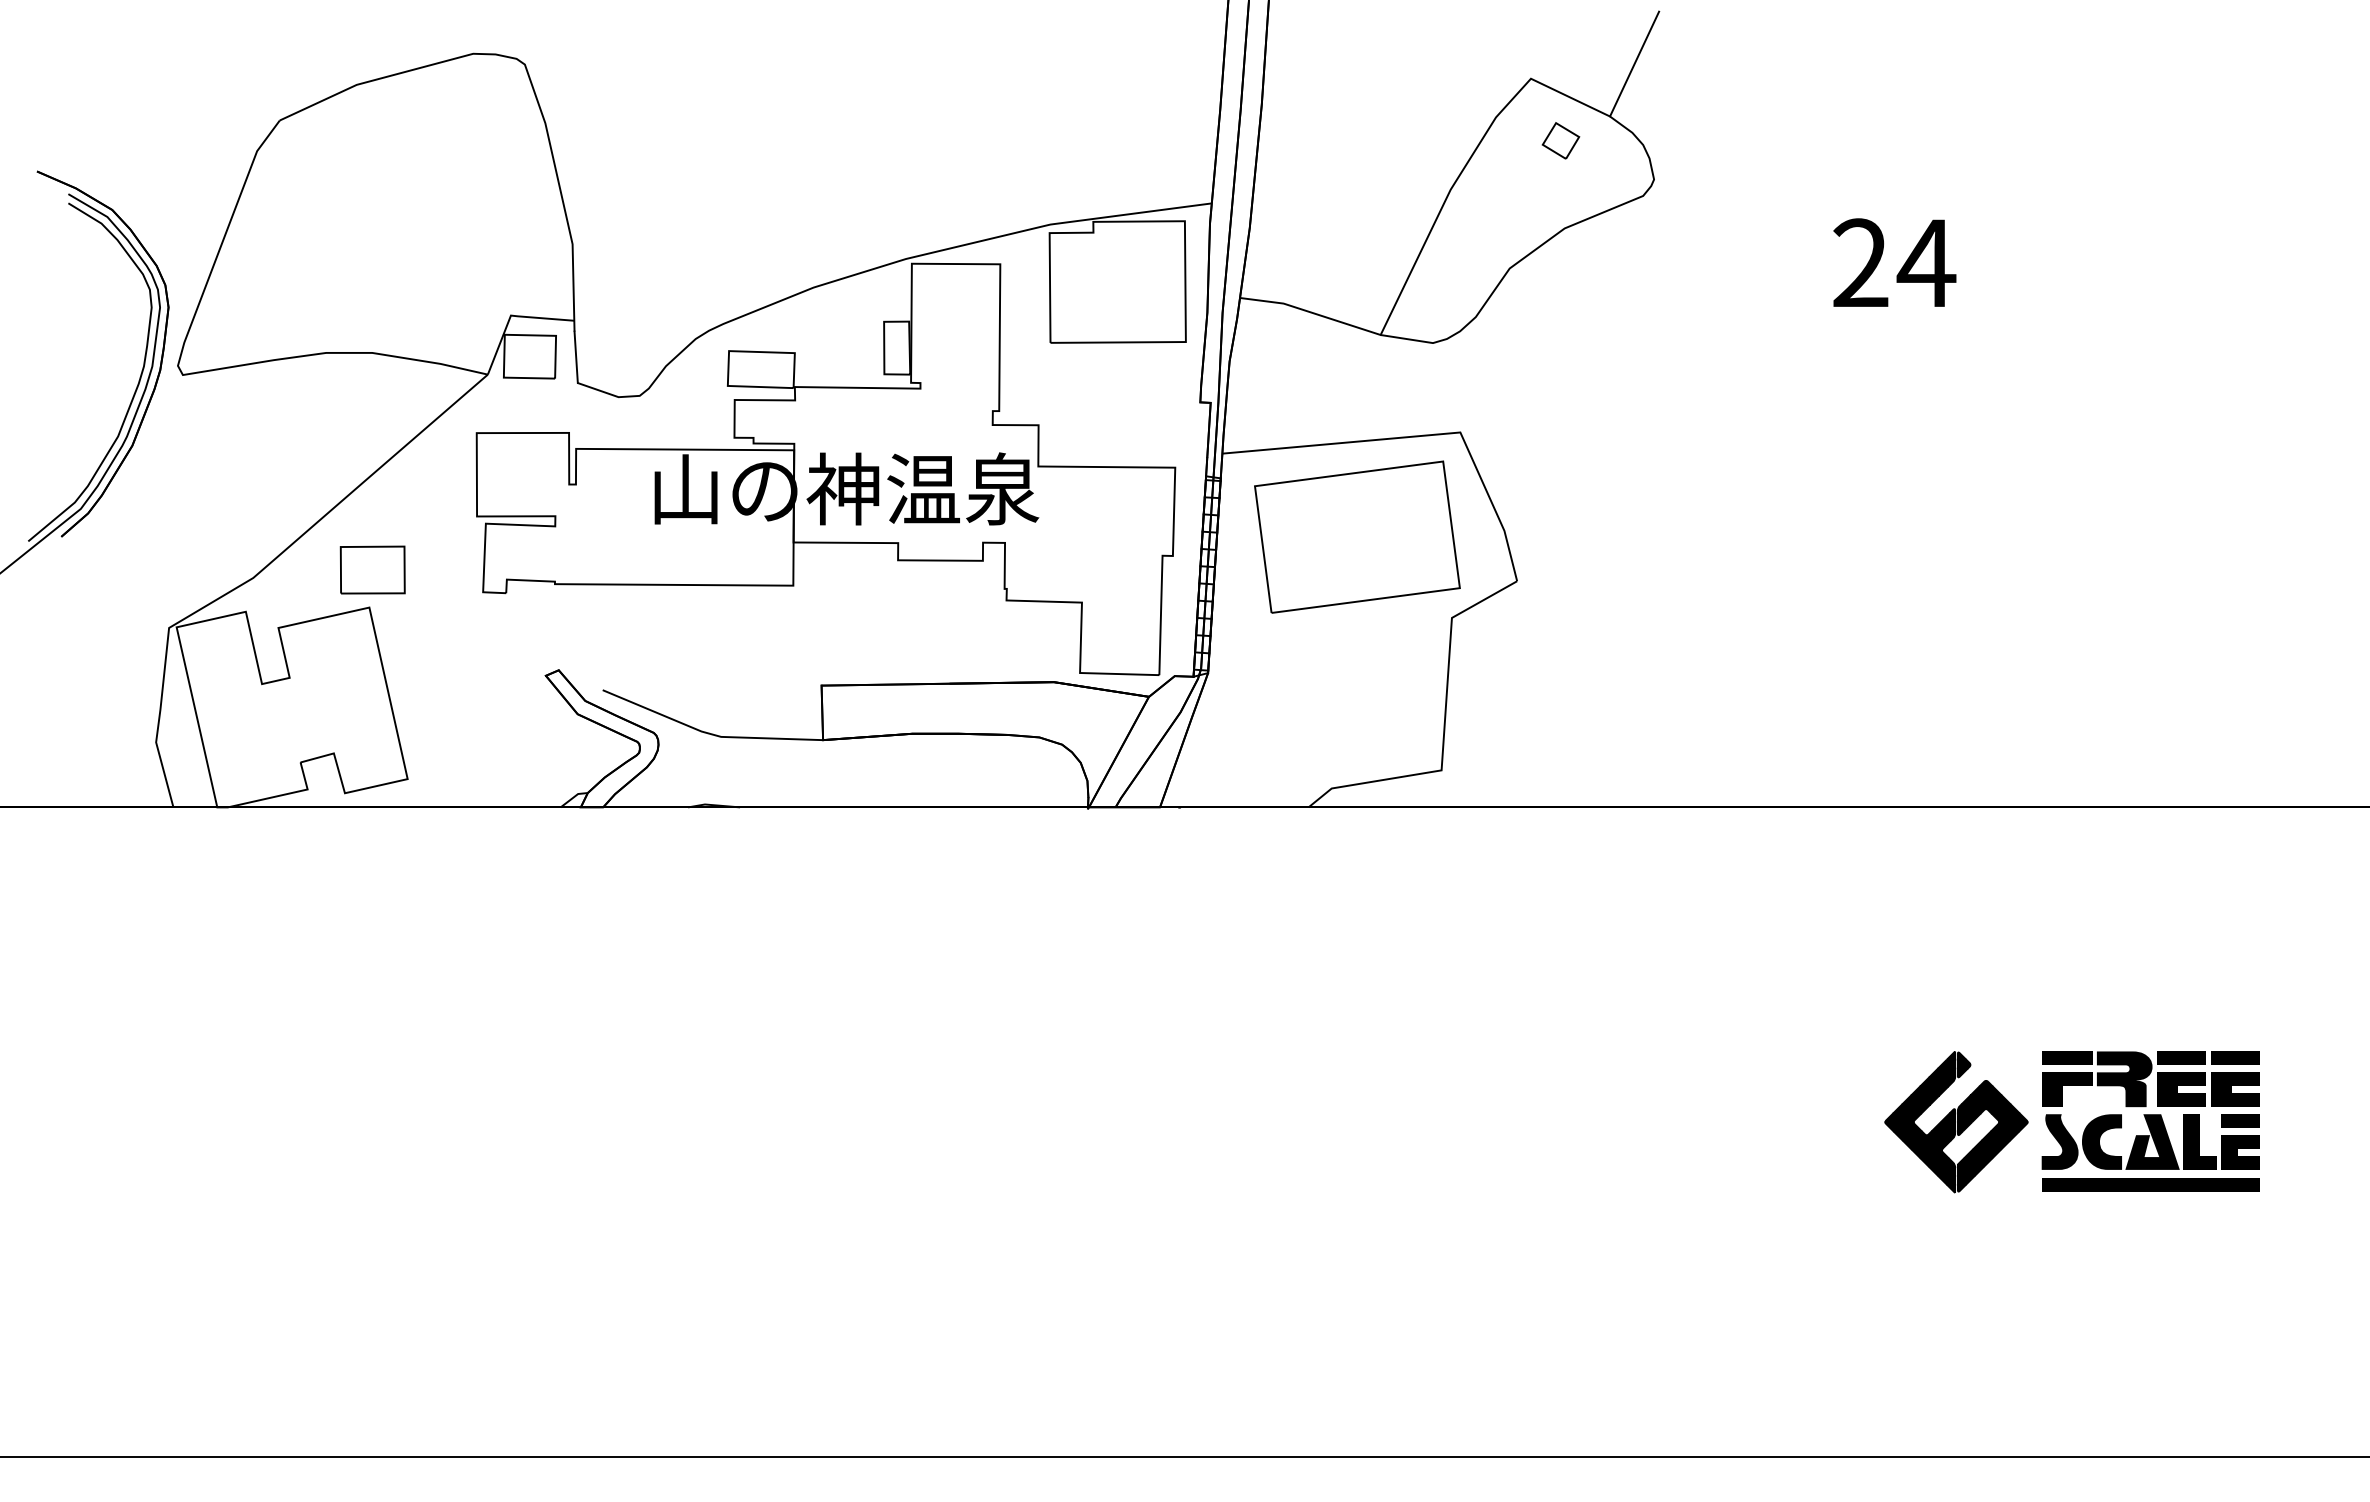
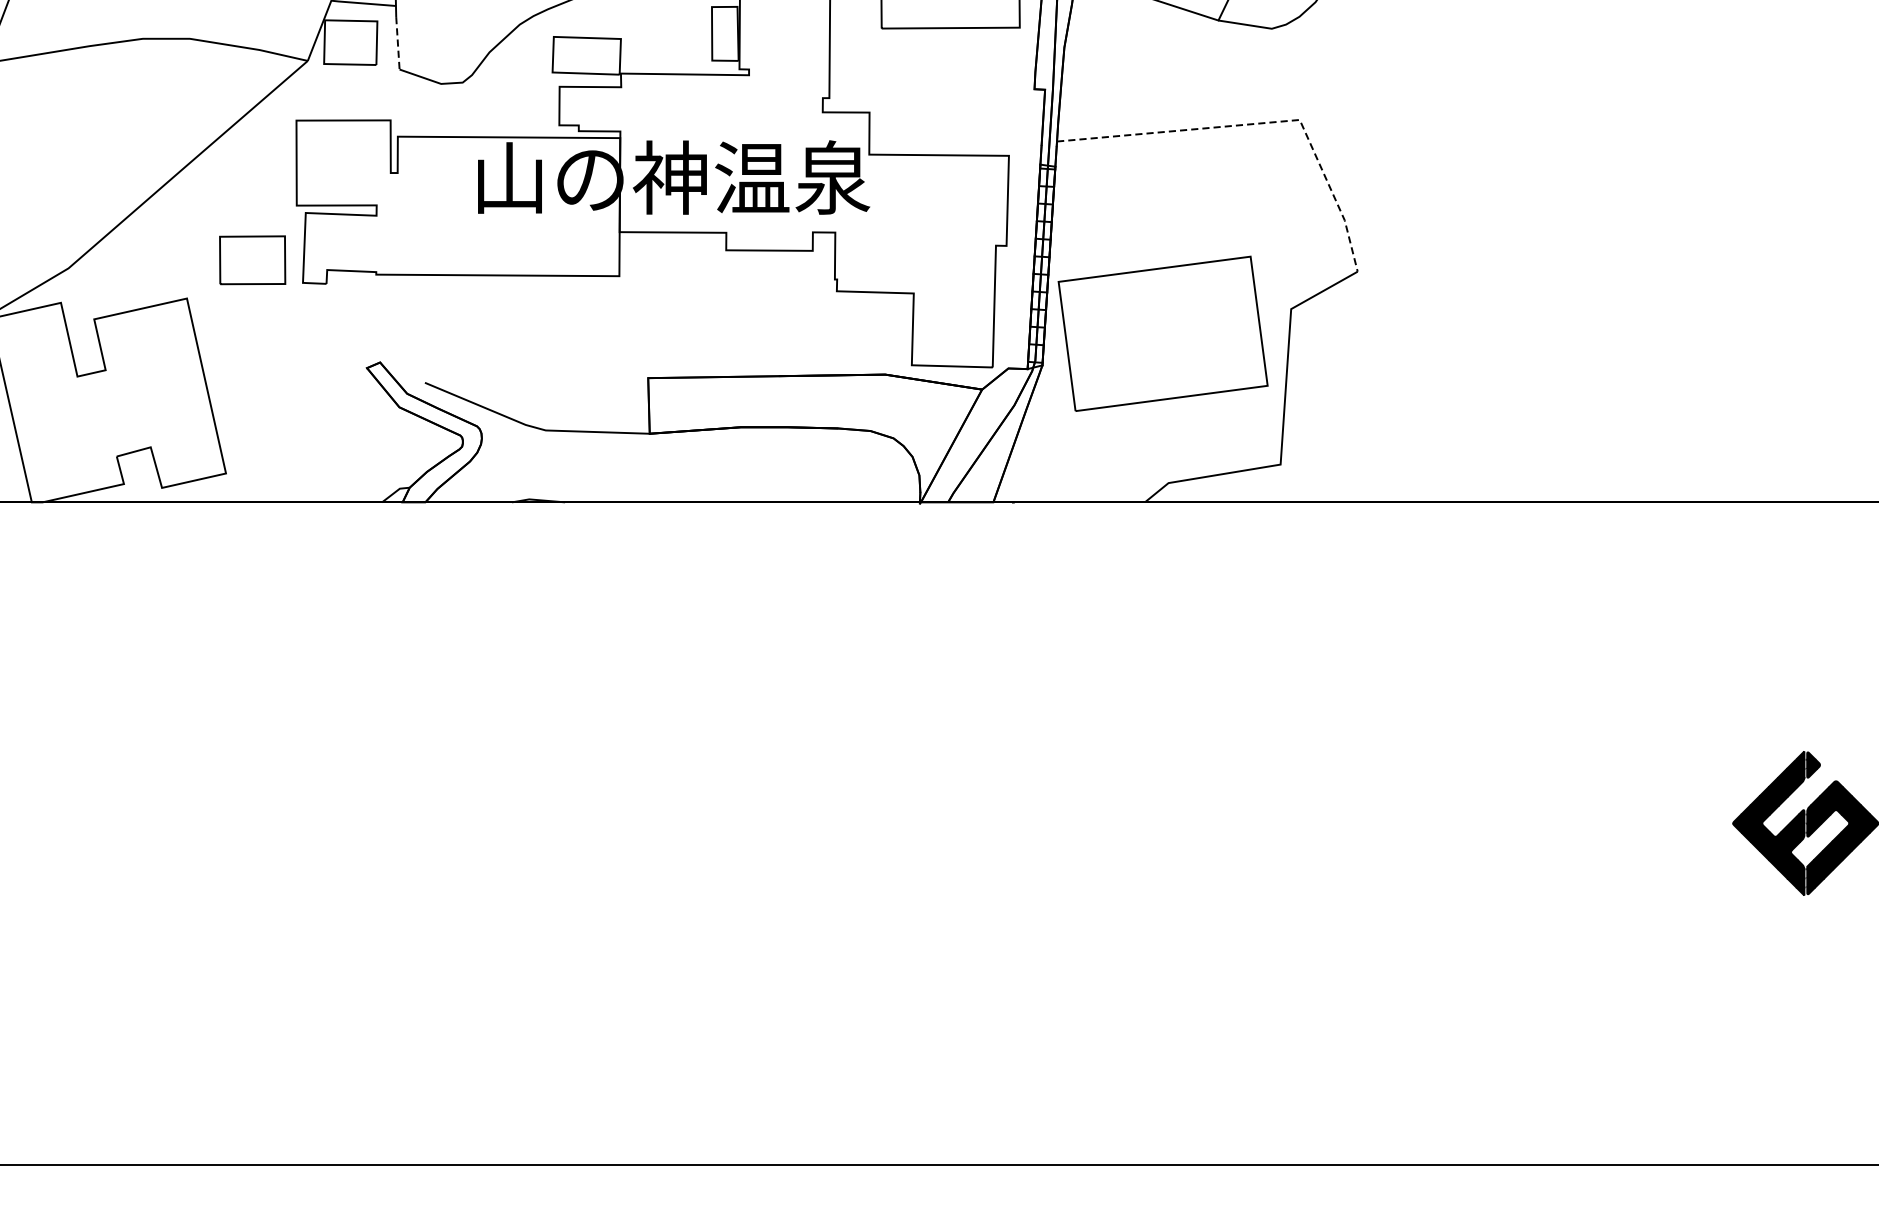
line: (576, 357) -> (398, 43), solid -> dashed
line: (1422, 435) -> (1261, 123), solid -> dashed
part: (1357, 536) -> (1163, 333), moved
part: (372, 569) -> (252, 259), moved

